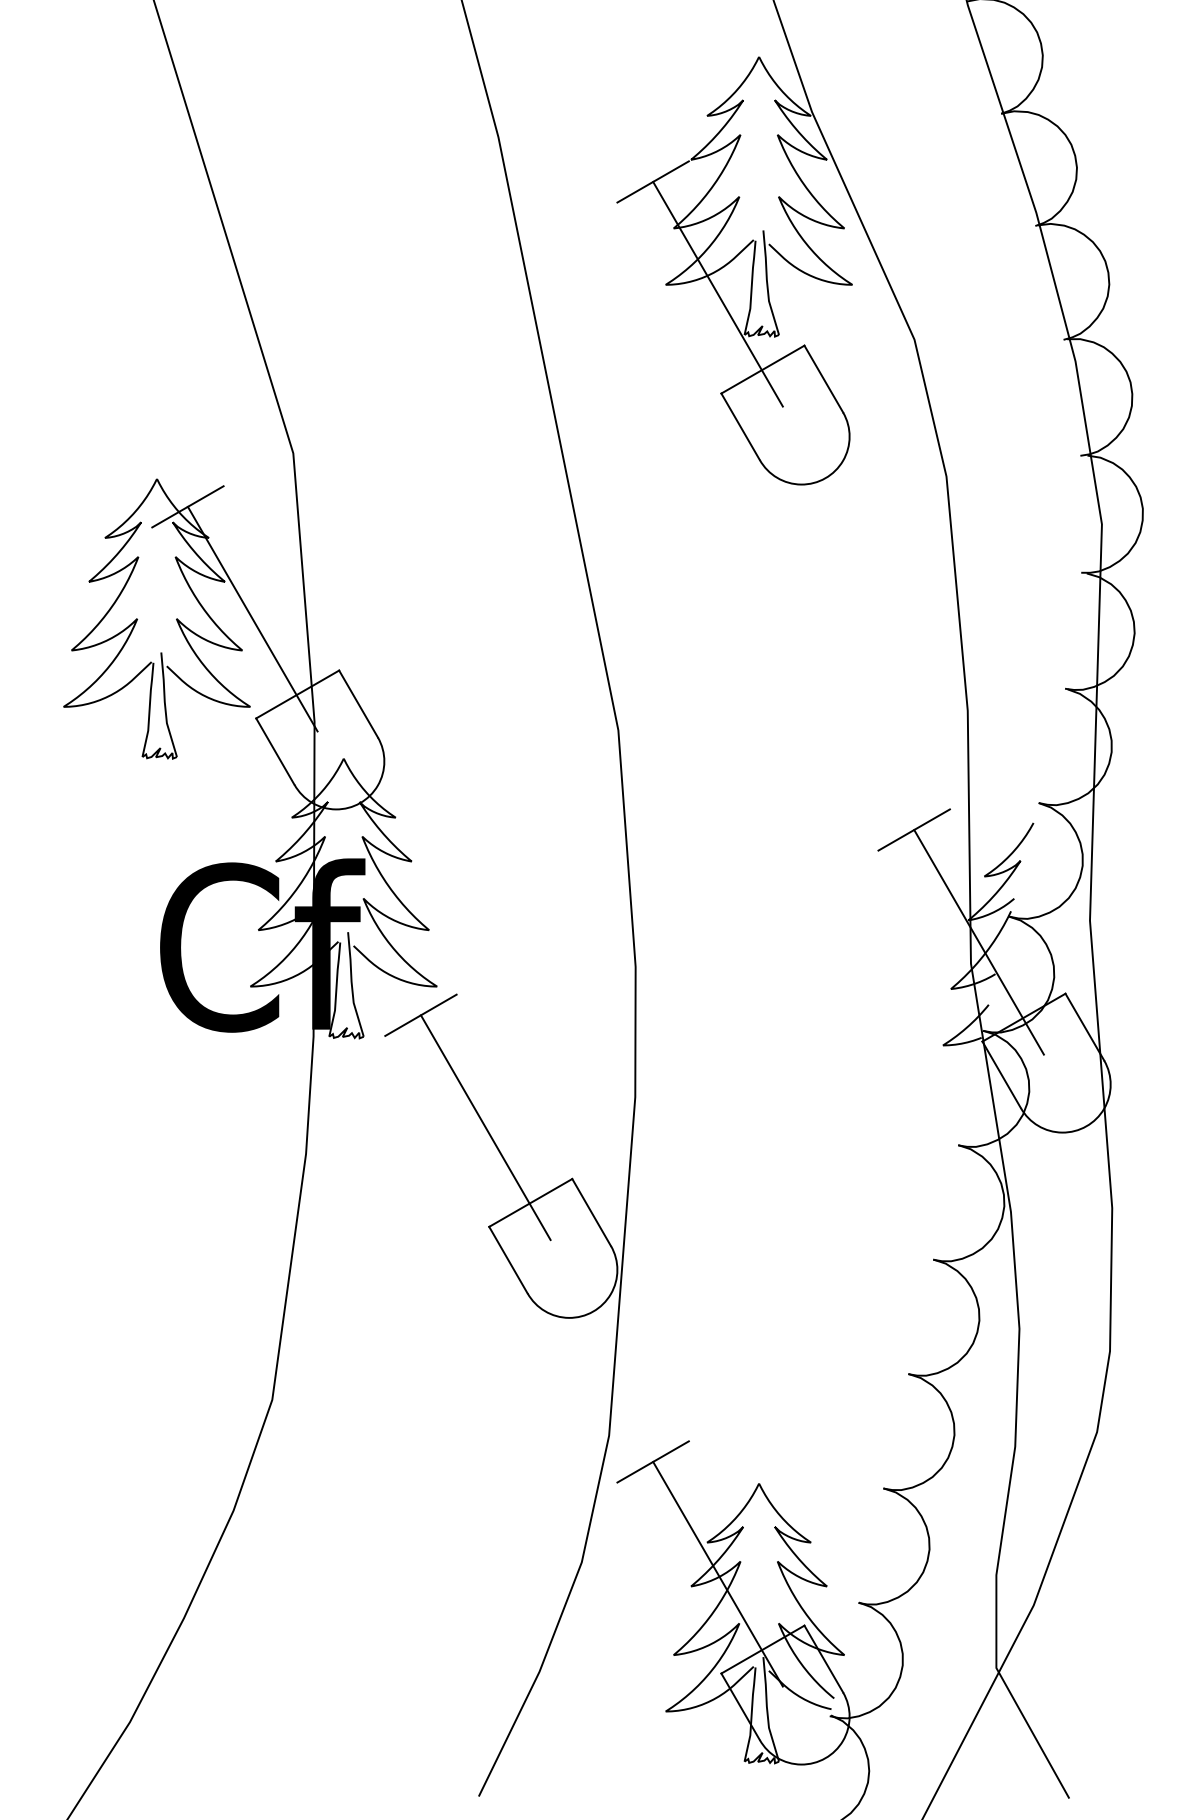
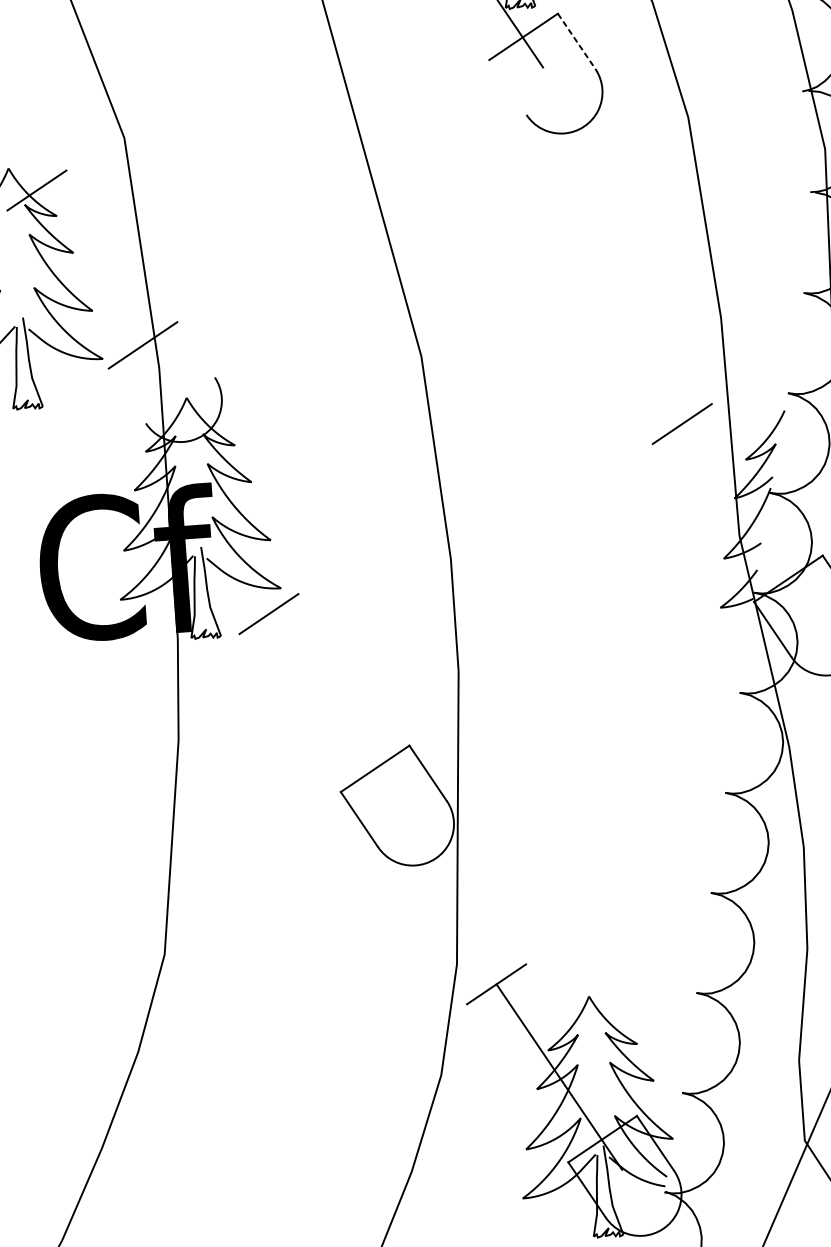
line: (823, 379) -> (576, 41), solid -> dashed
line: (740, 426) -> (507, 87), removed
line: (252, 618) -> (99, 282), removed
line: (358, 703) -> (195, 349), removed
line: (275, 751) -> (127, 395), removed
line: (978, 942) -> (744, 516), removed
line: (485, 1127) -> (331, 706), removed

